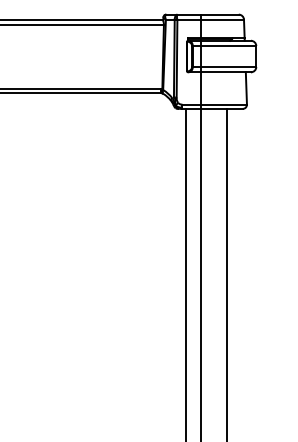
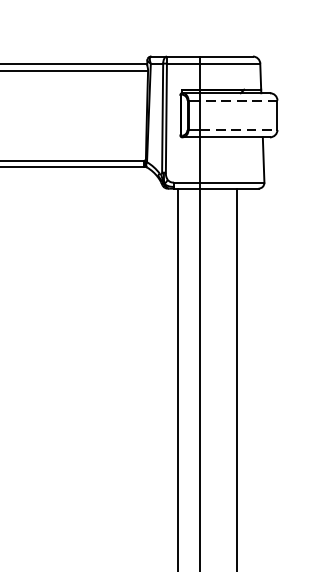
line: (228, 46) -> (238, 101), solid -> dashed
line: (228, 67) -> (238, 130), solid -> dashed

